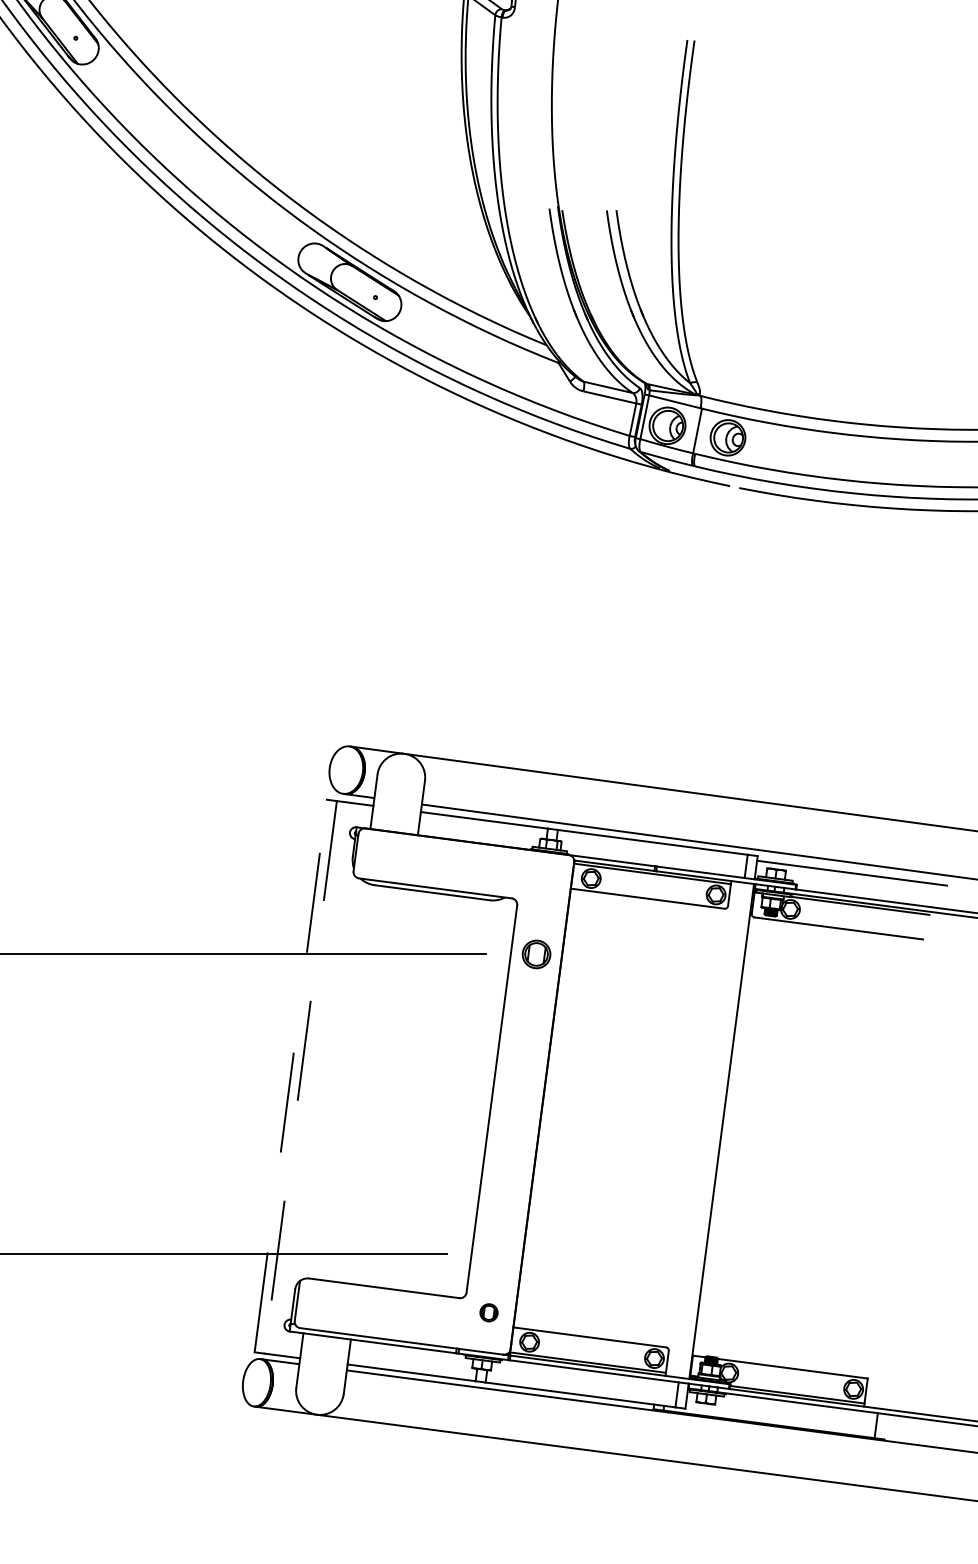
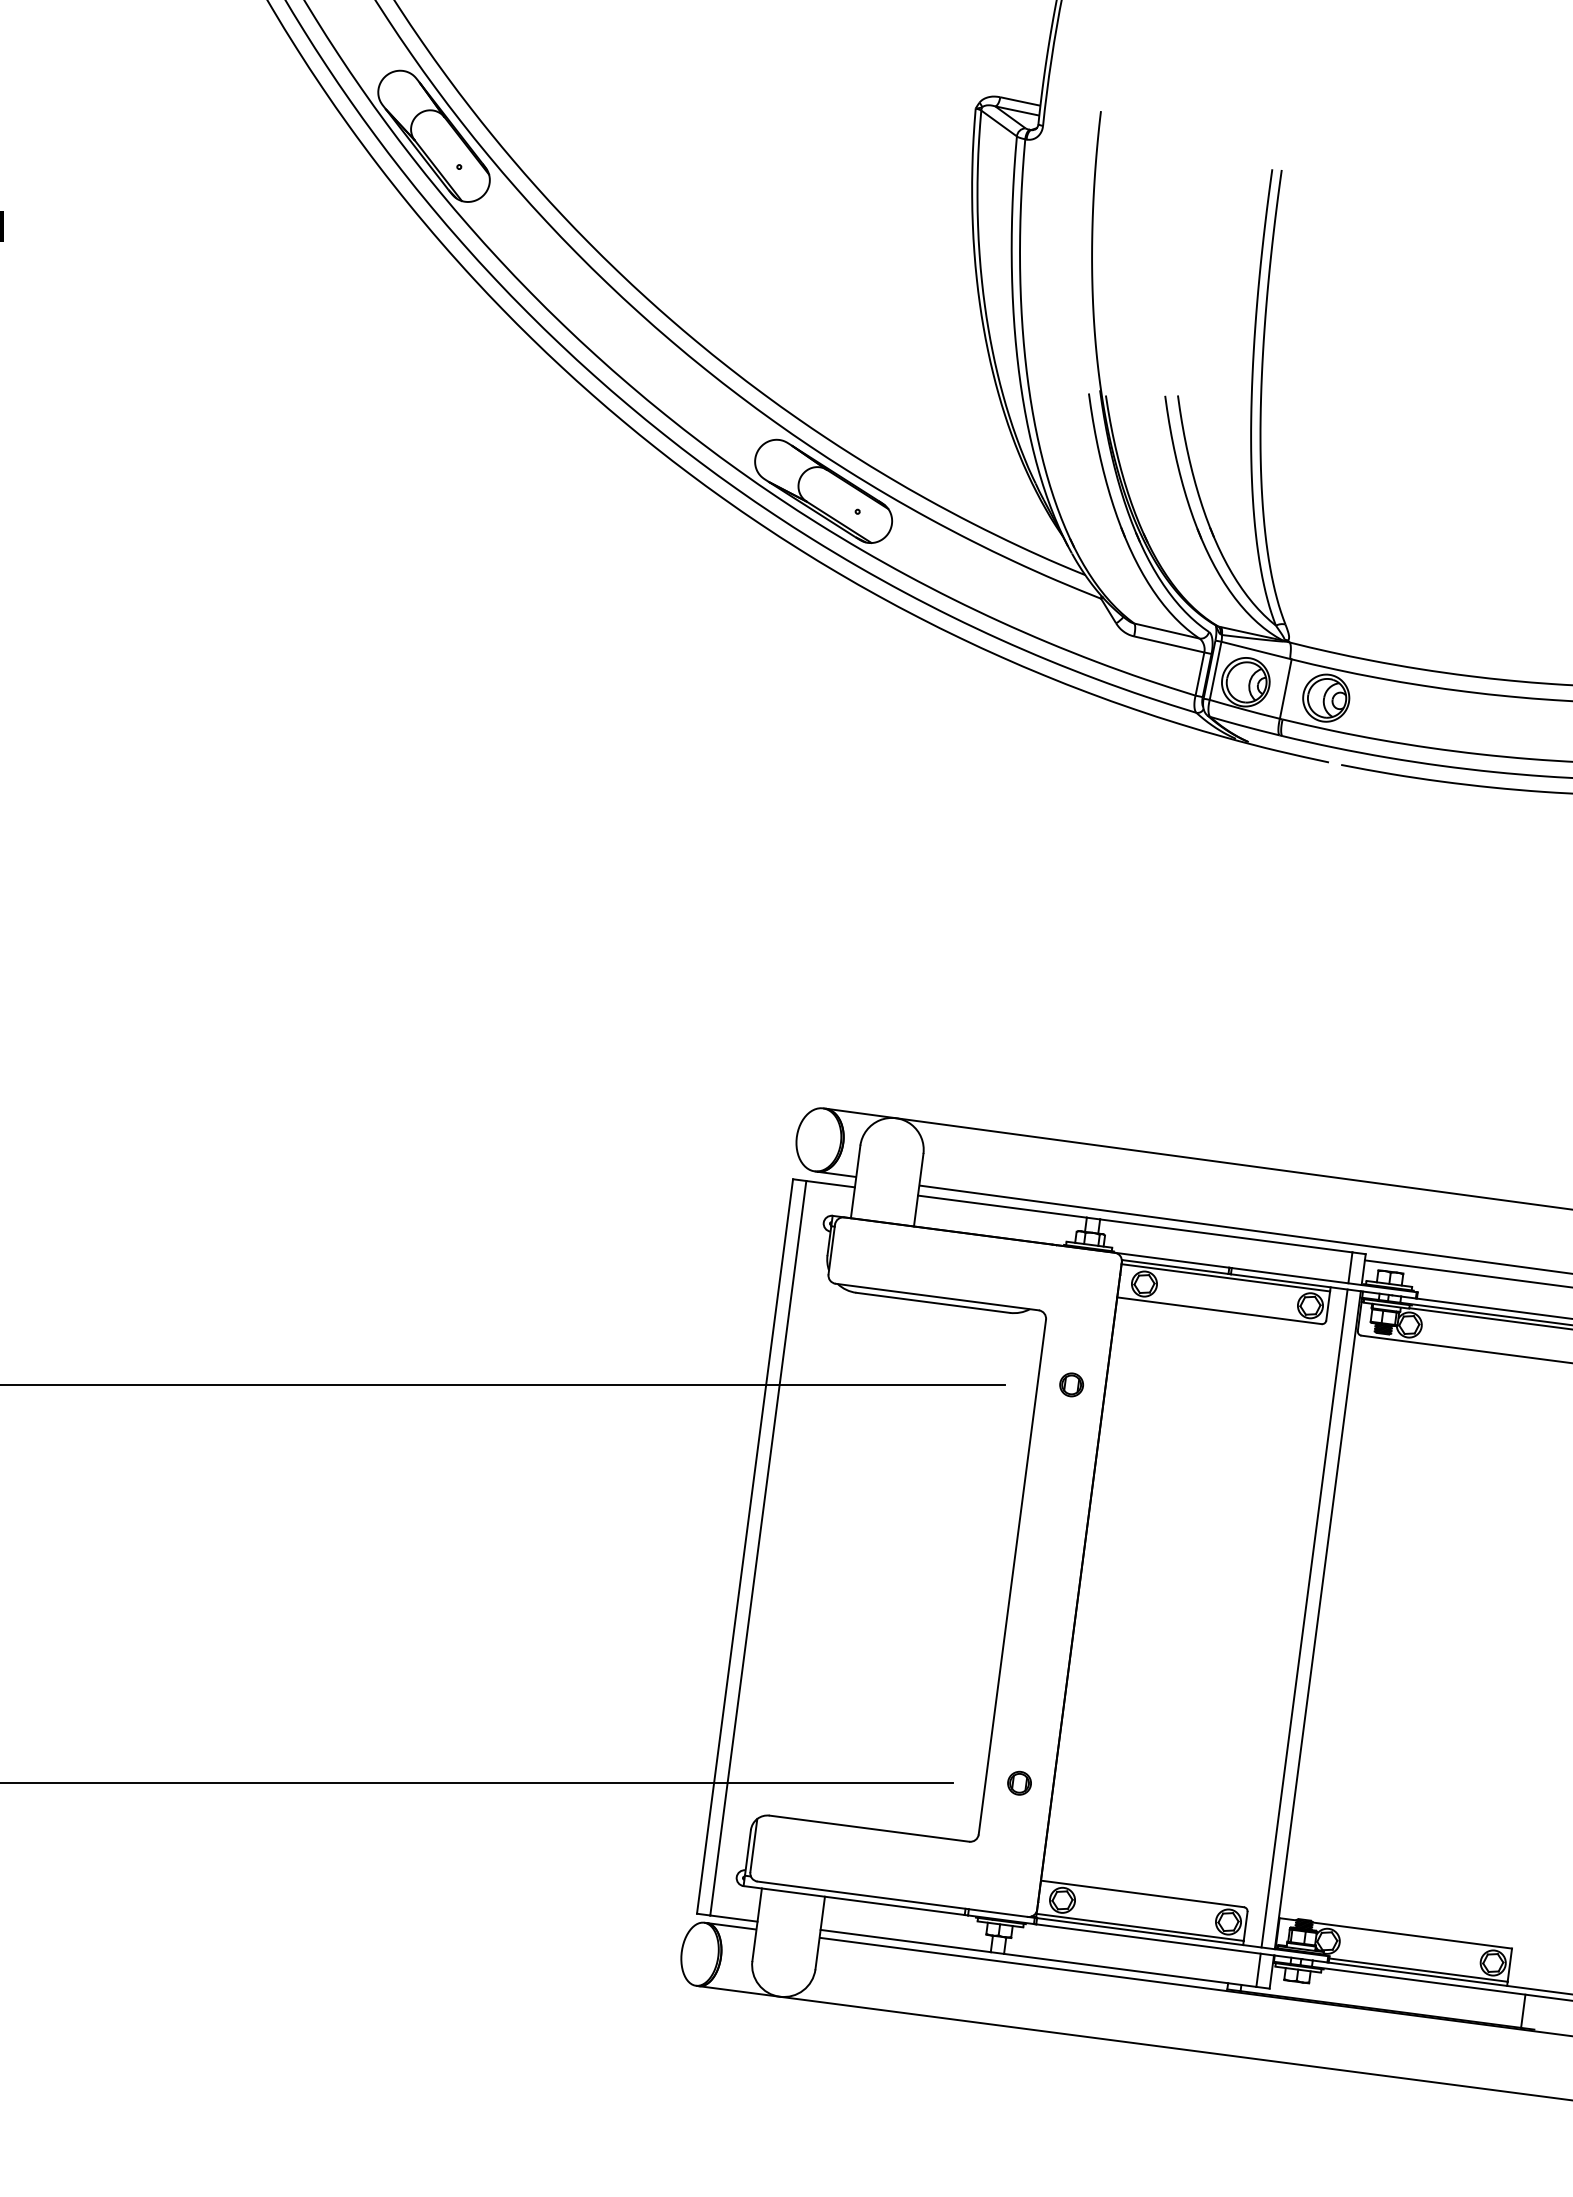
part: (536, 954) -> (1071, 1384), size x0.62
line: (291, 1076) -> (745, 1546), dashed -> solid
line: (300, 1077) -> (758, 1548), dashed -> solid
line: (711, 1130) -> (1304, 1618), added
part: (488, 1312) -> (1019, 1782), moved

